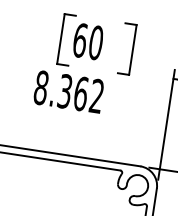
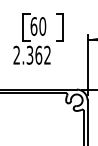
text: (40, 86) -> (16, 54), 8.362 -> 2.362

